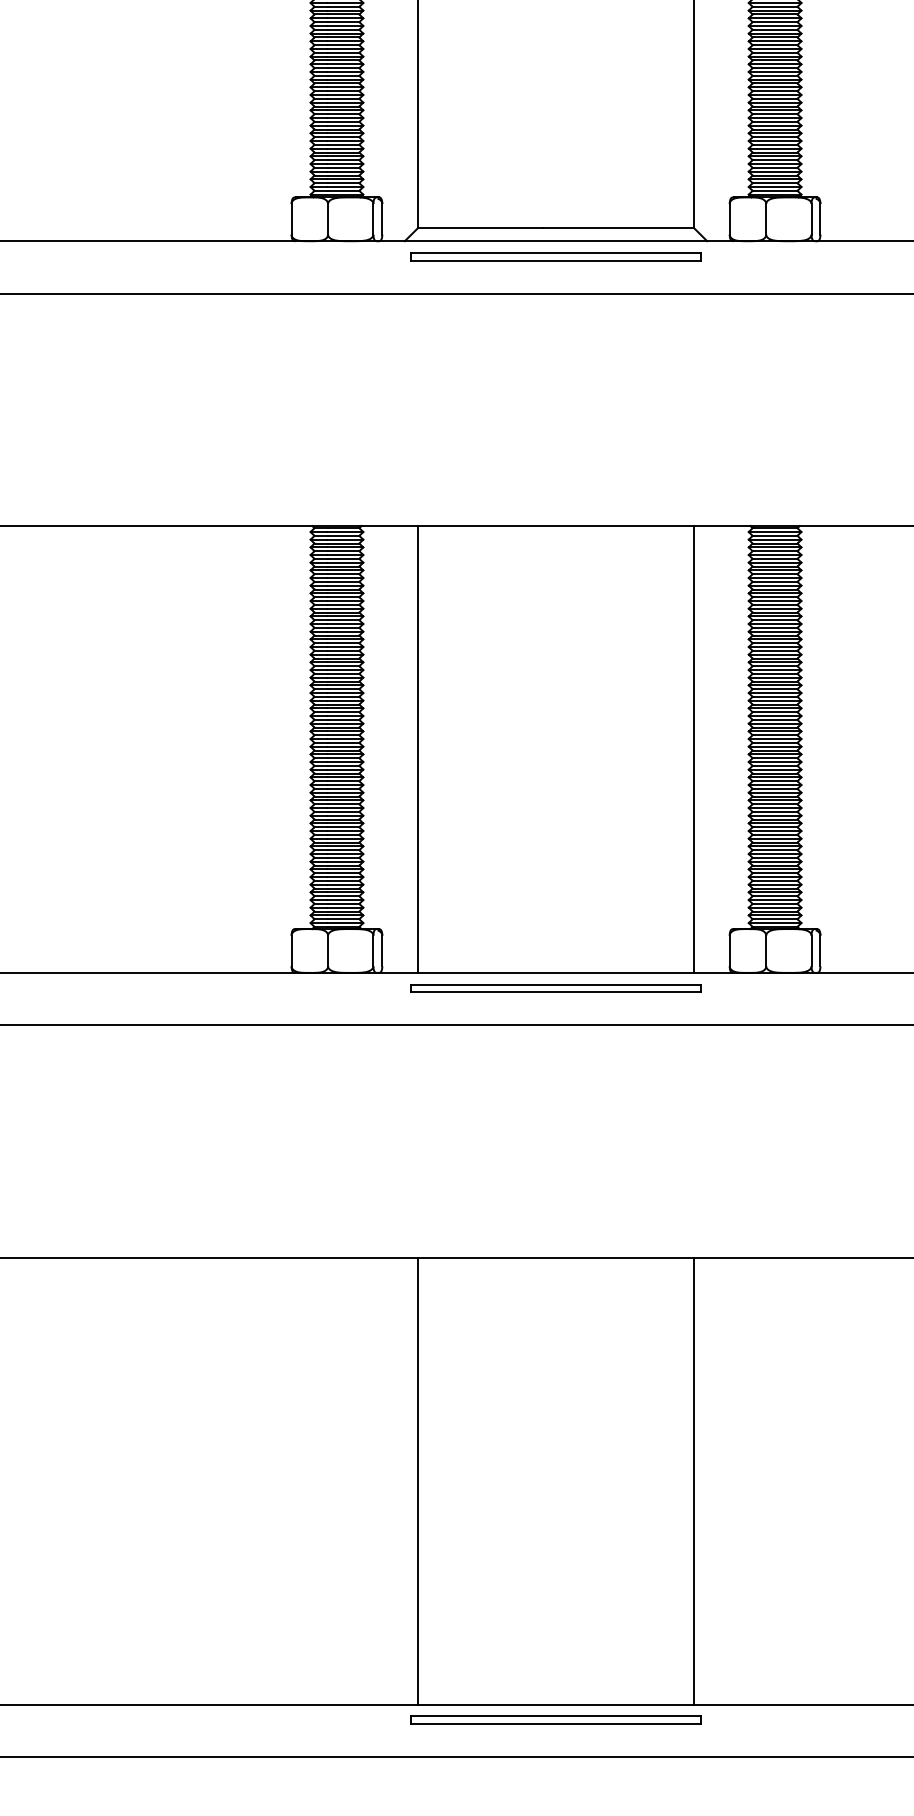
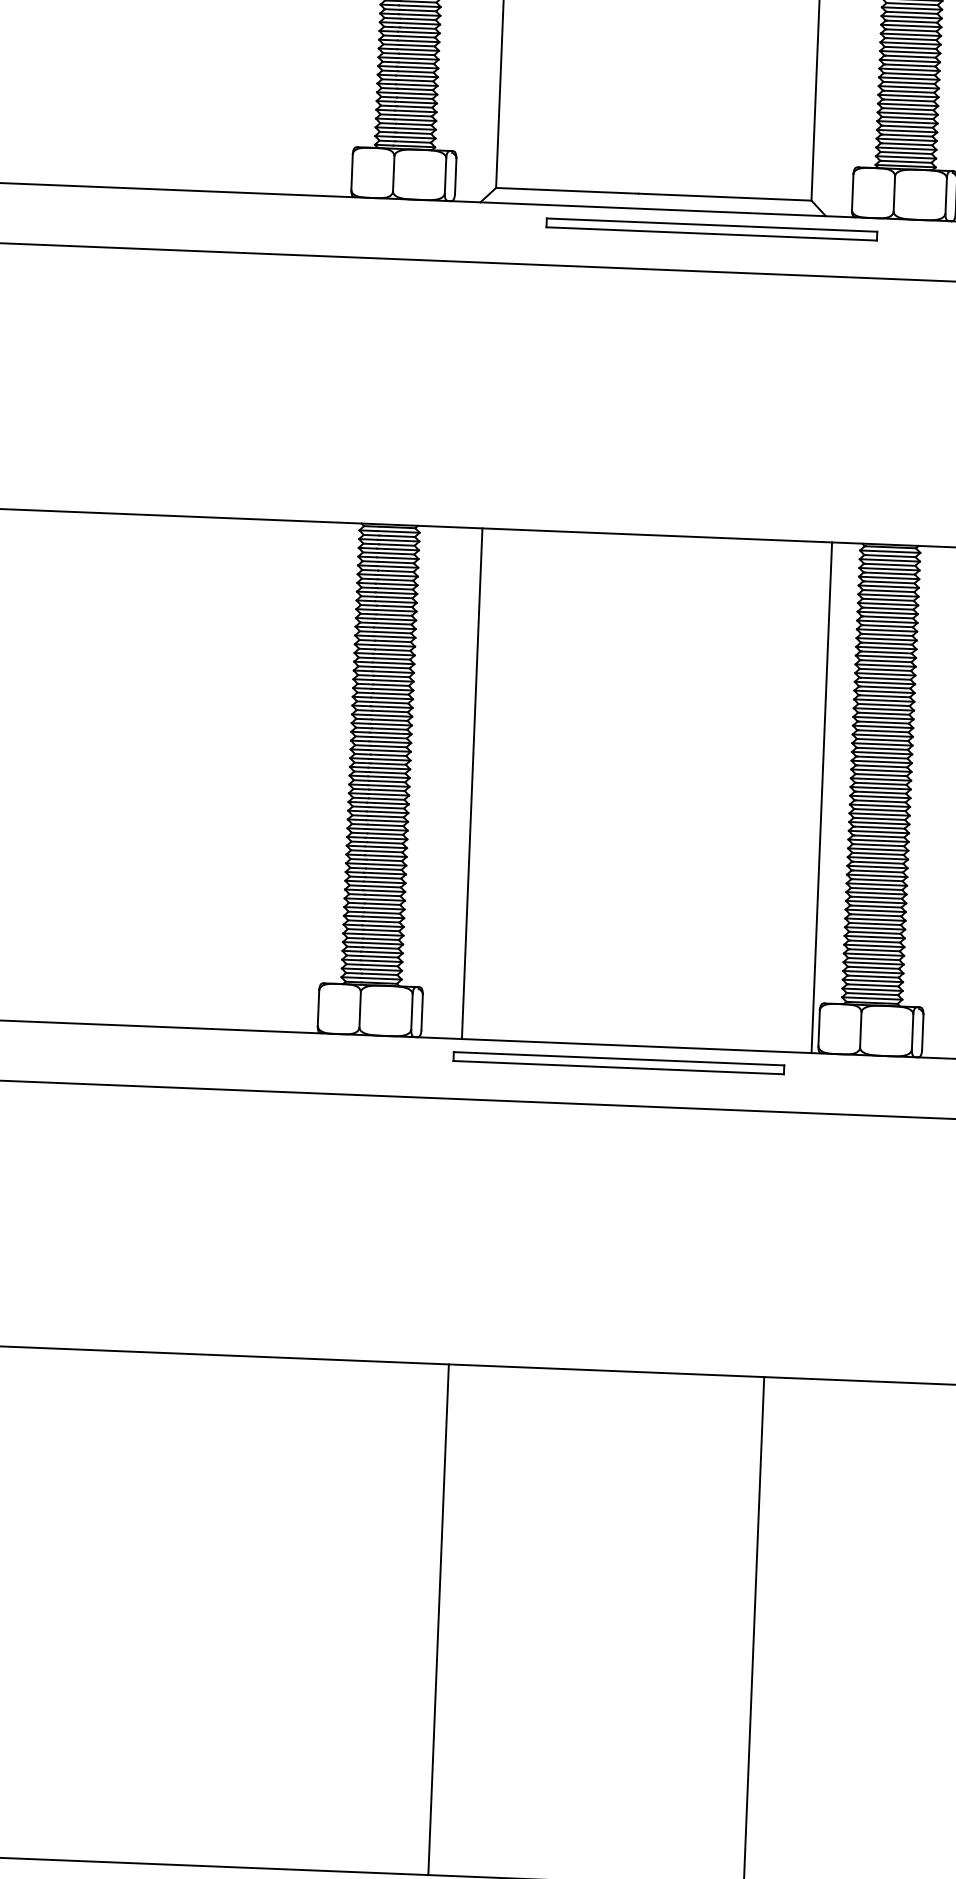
part: (555, 256) -> (711, 229), moved
line: (694, 749) -> (822, 797), moved

